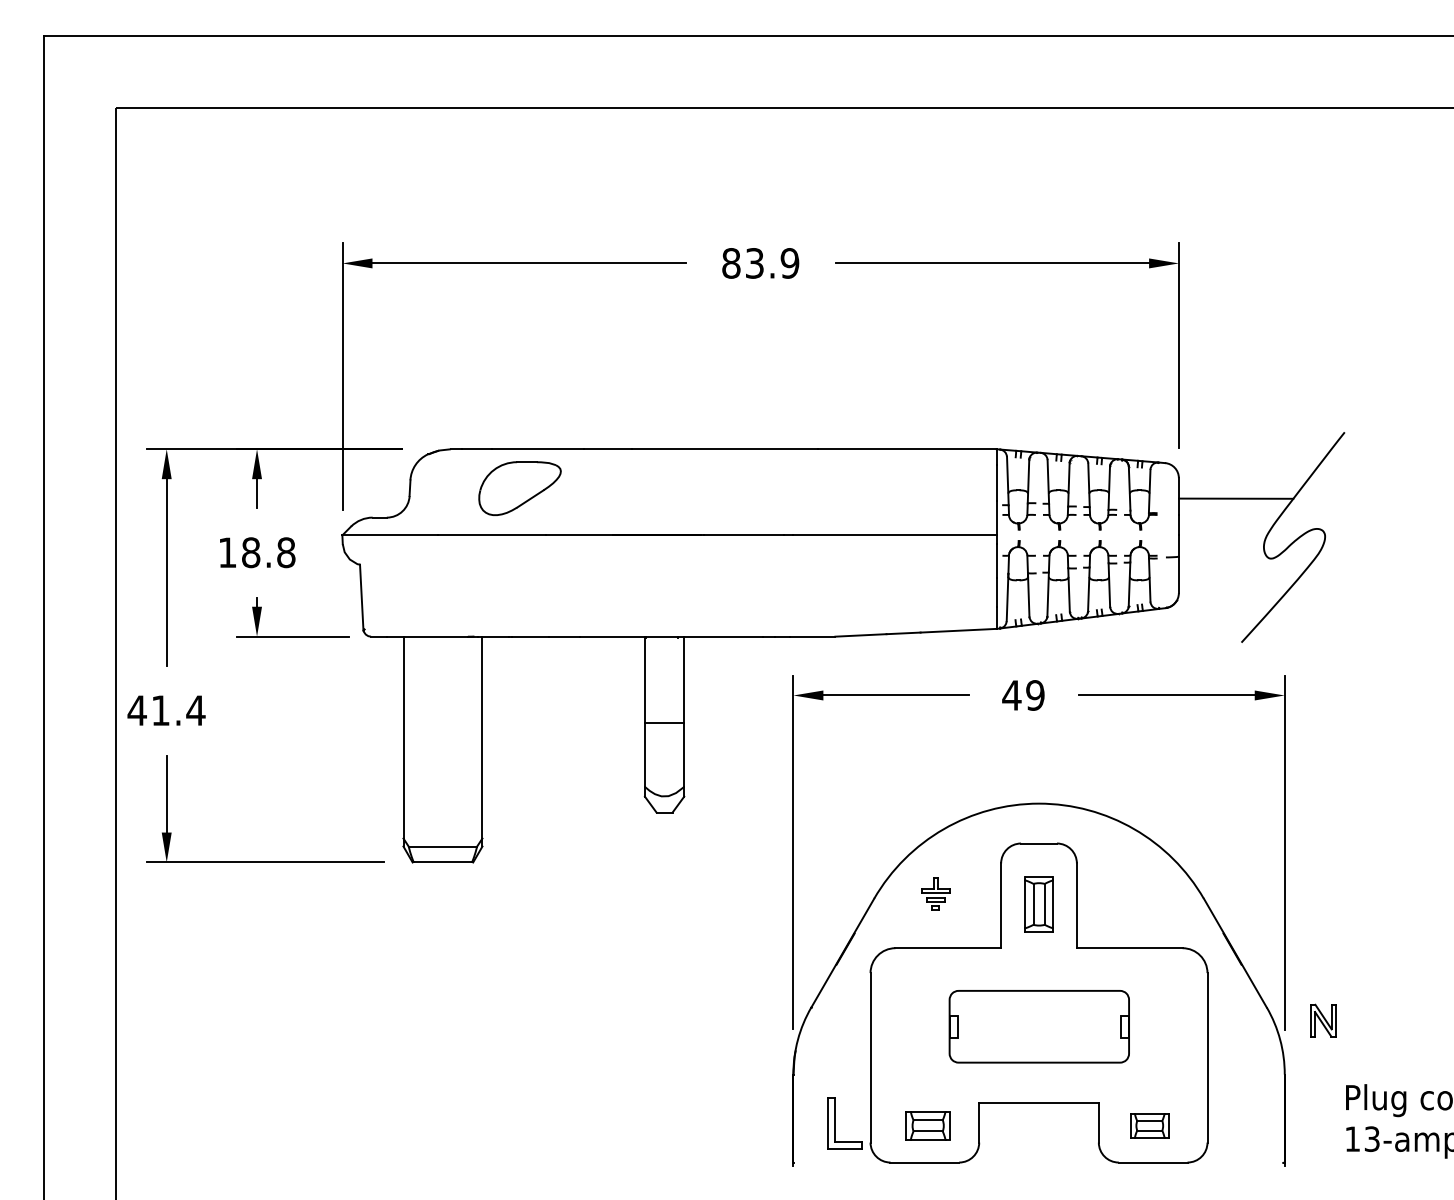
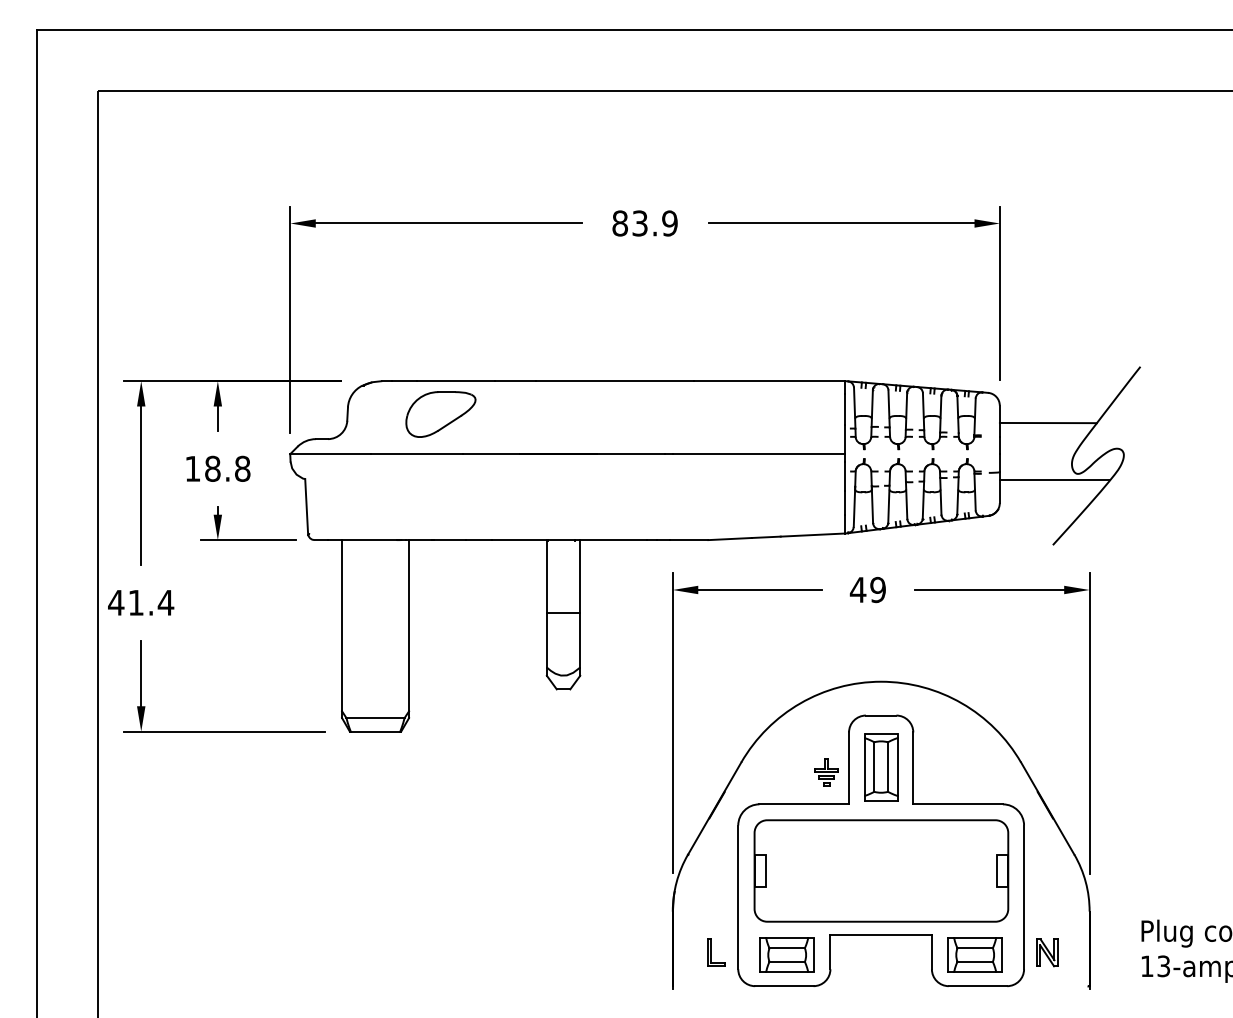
line: (1243, 566) -> (1054, 480), added
part: (935, 894) -> (826, 772), moved
part: (1039, 904) -> (881, 767), size x1.43
part: (1323, 1020) -> (1047, 952), moved
part: (1039, 1026) -> (881, 870), size x1.67
part: (844, 1122) -> (716, 952), size x0.62
part: (927, 1125) -> (786, 954), size x1.43
part: (1149, 1125) -> (974, 954), size x1.67

